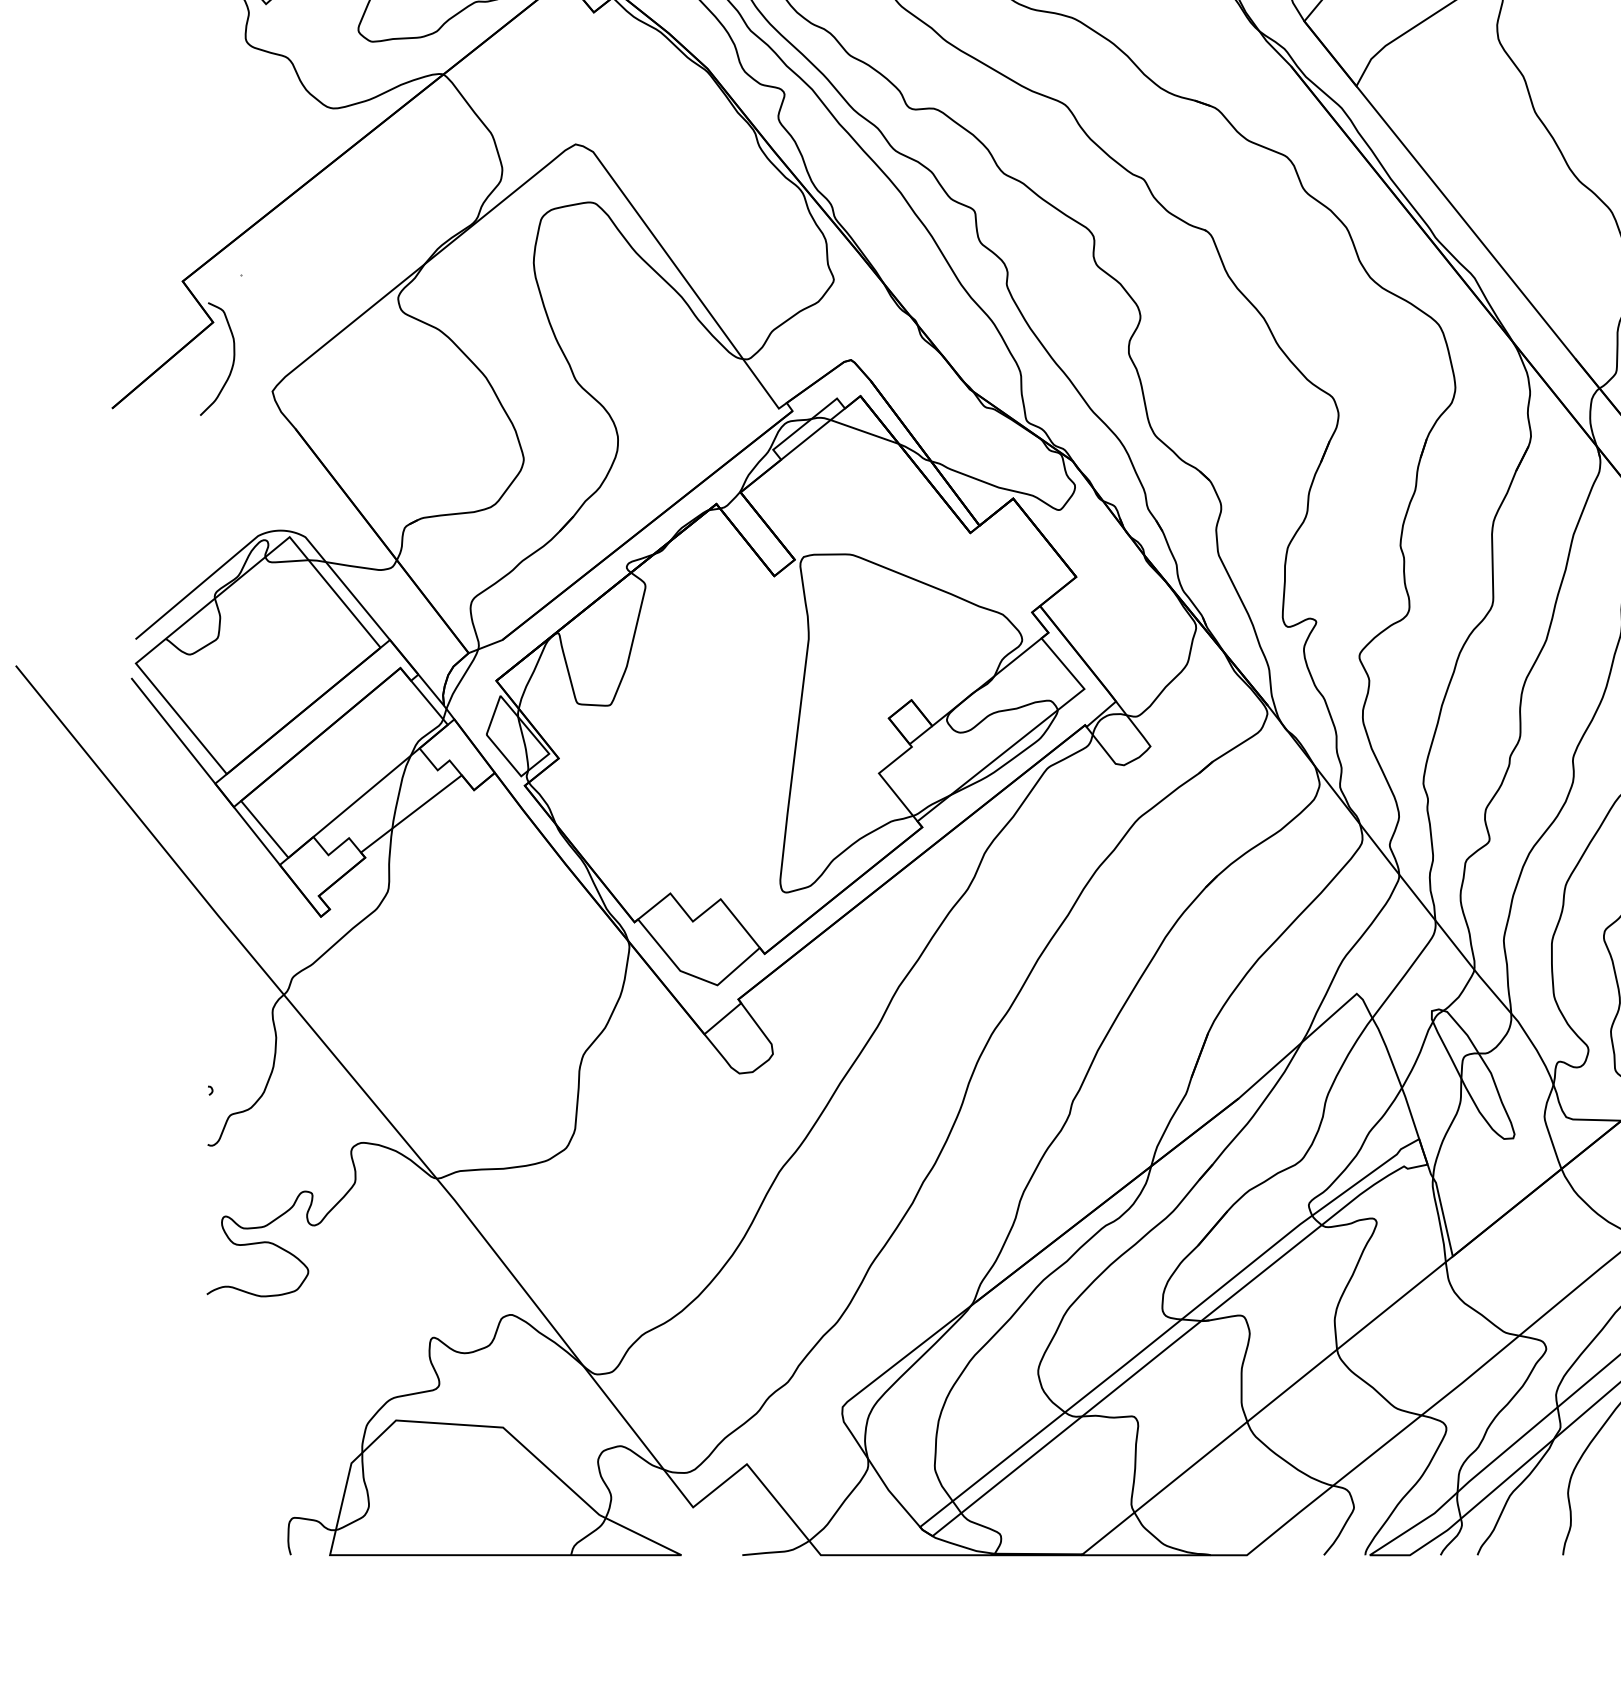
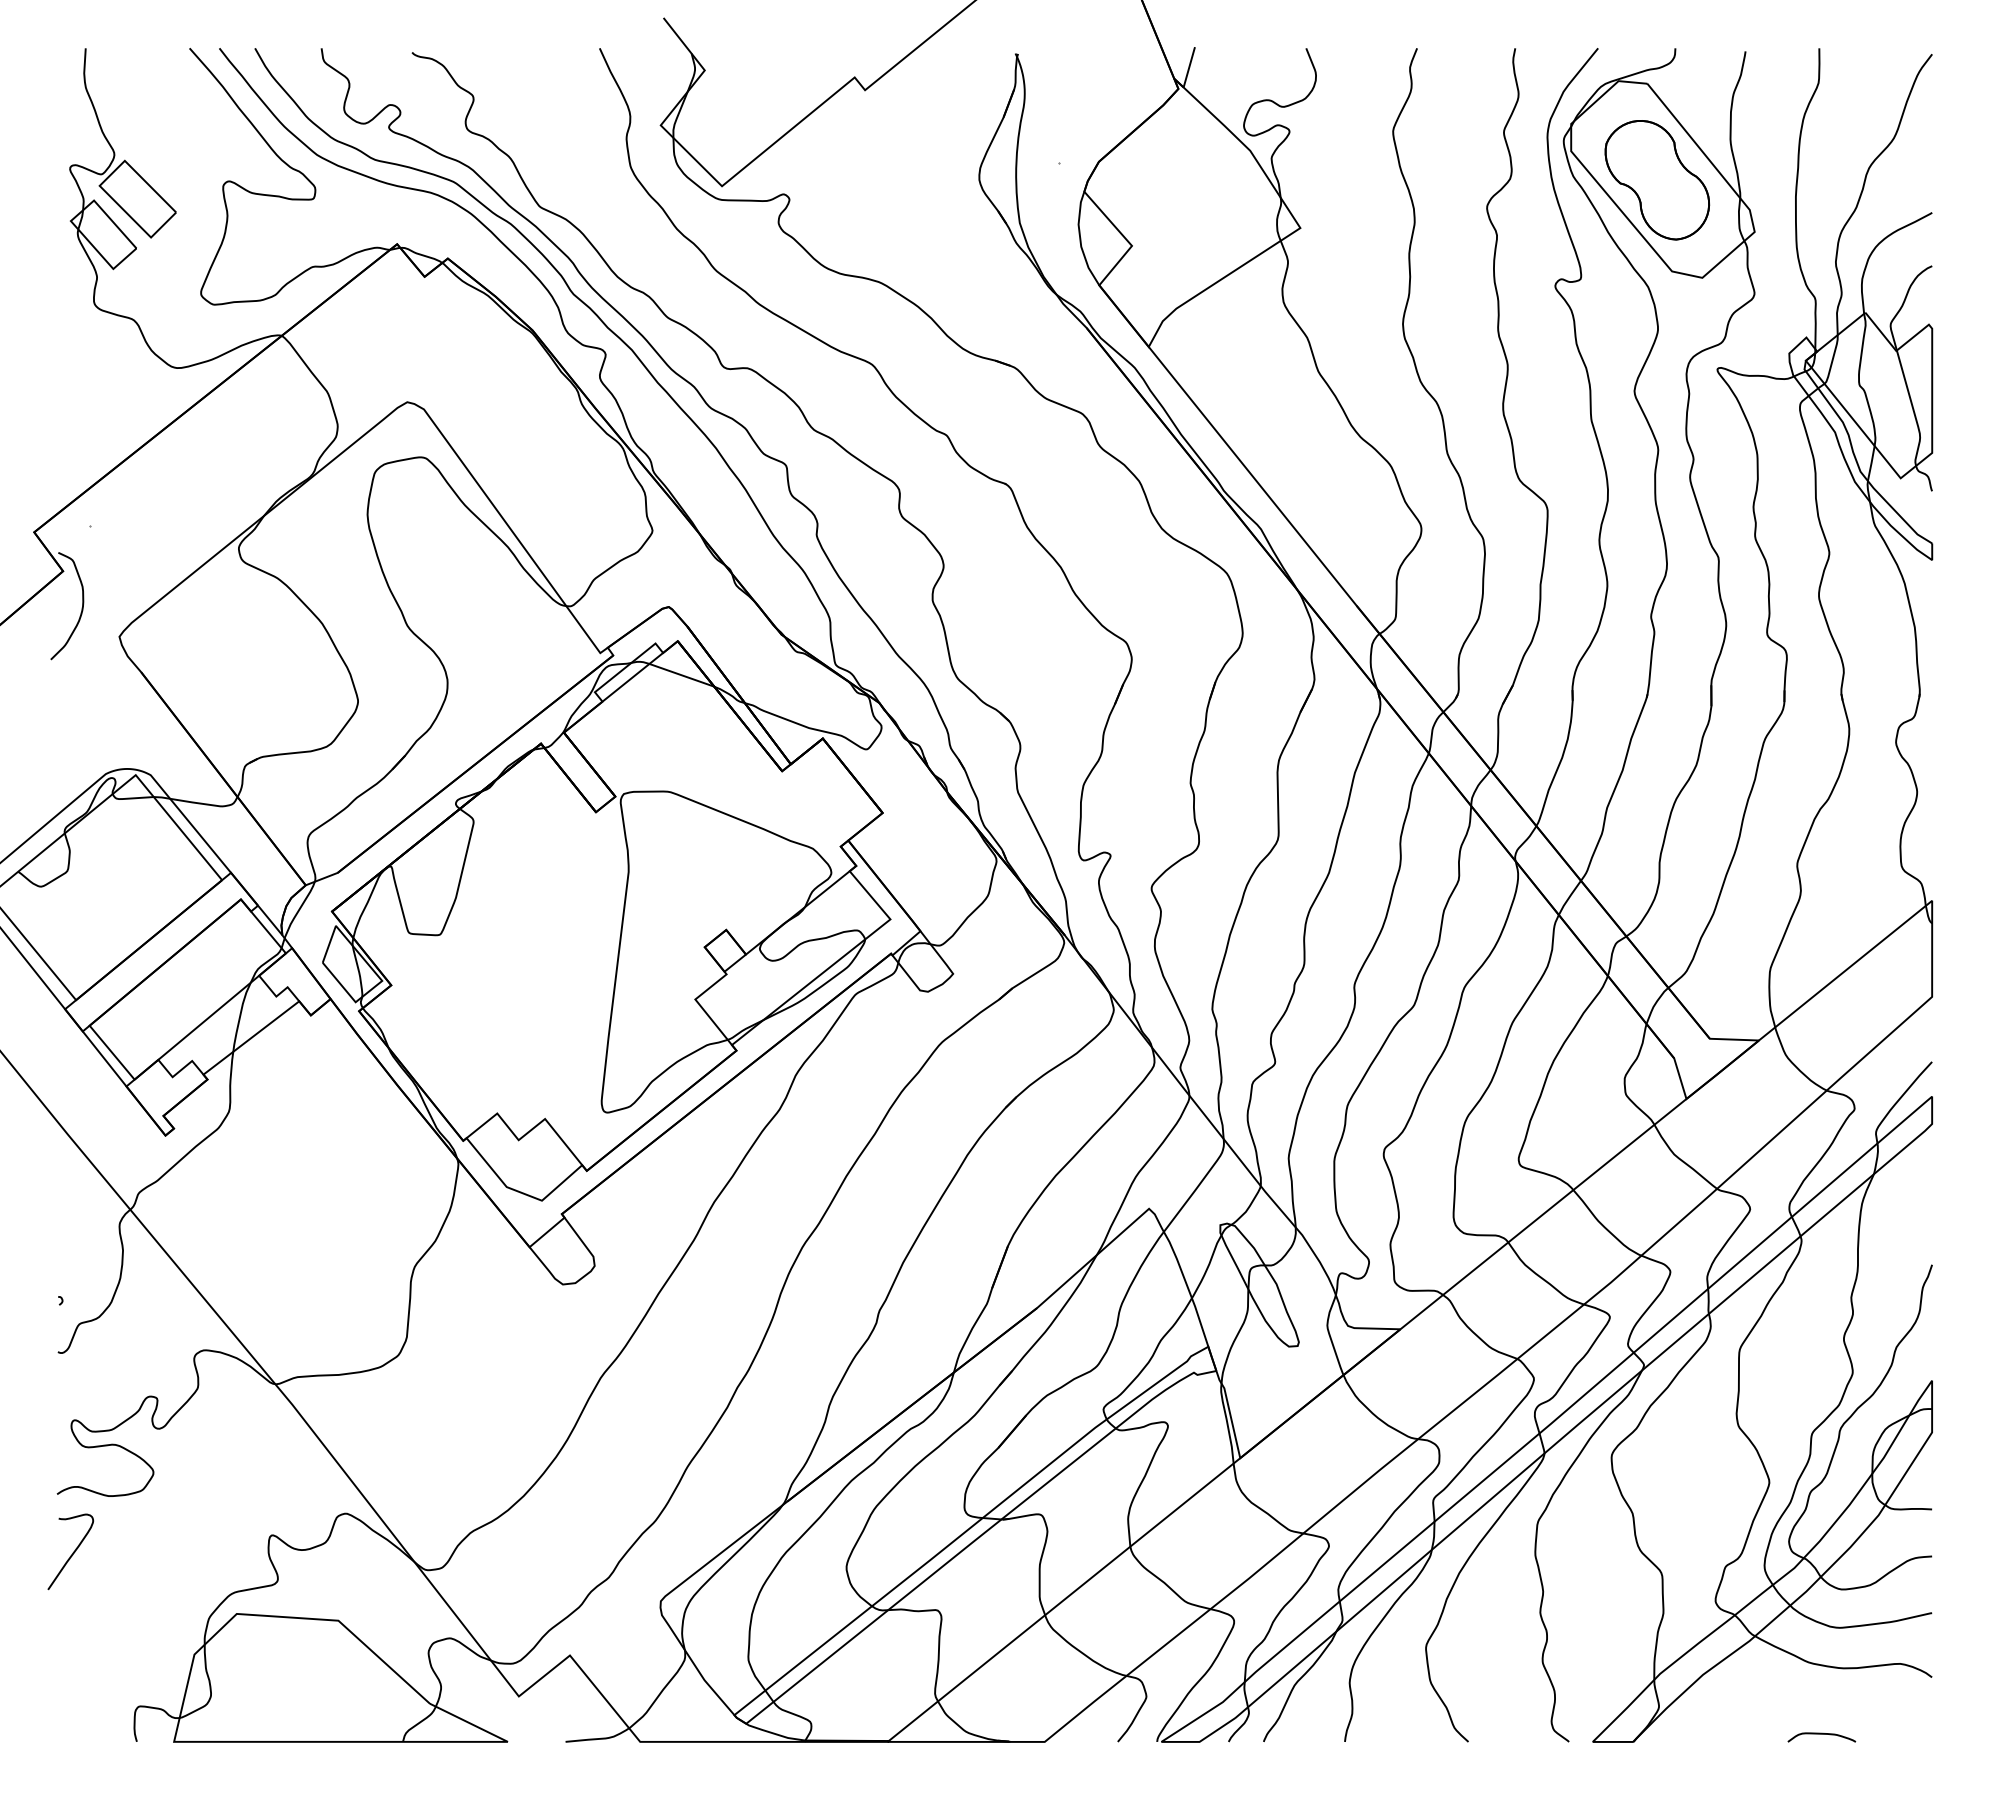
curve: (223, 1355) -> (72, 1552), added

